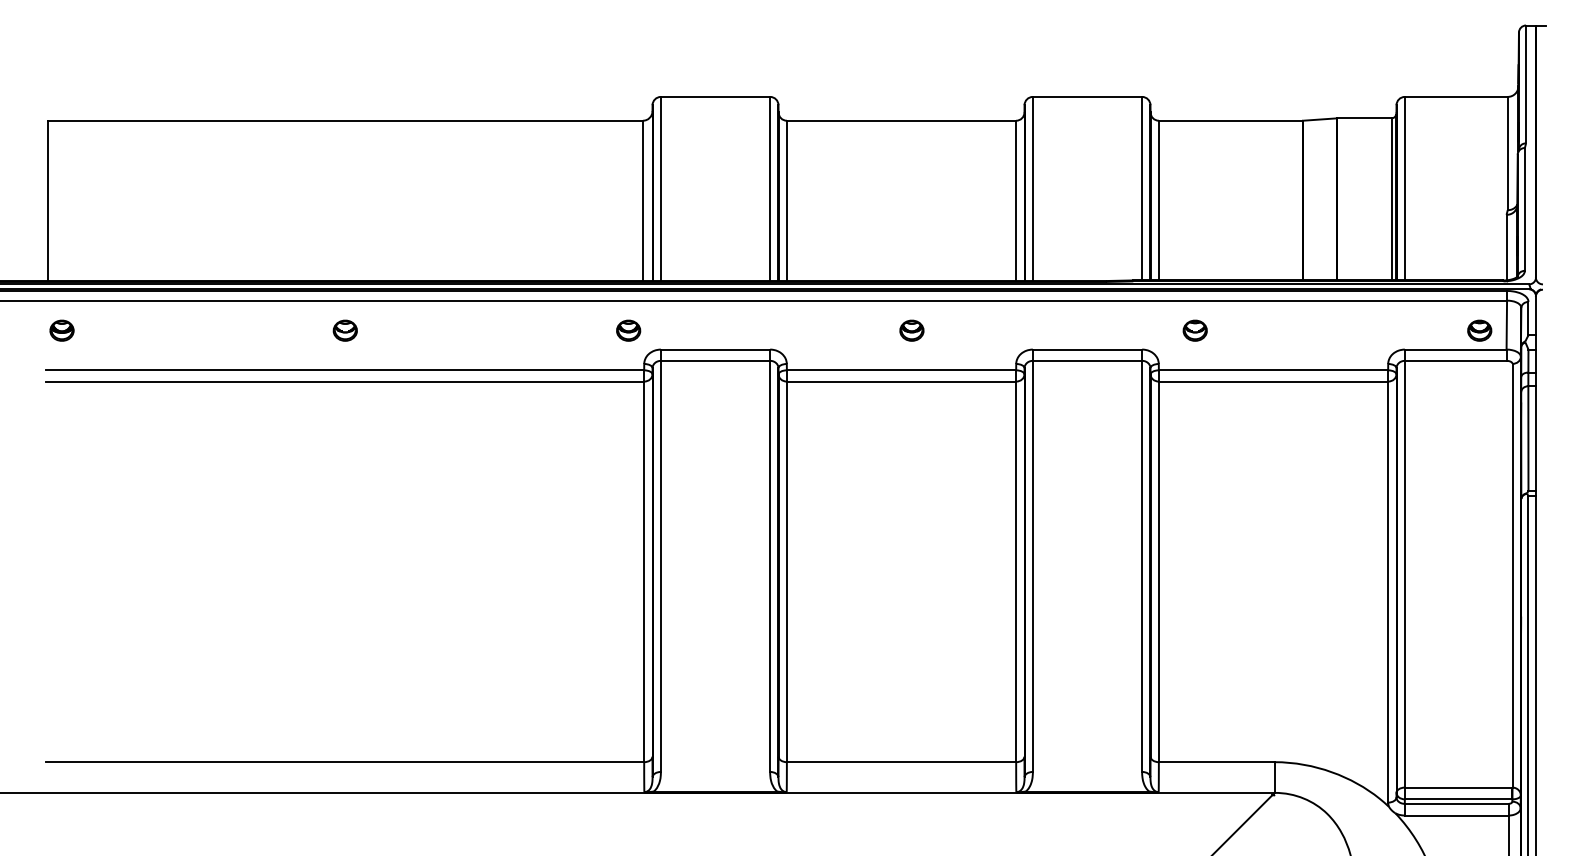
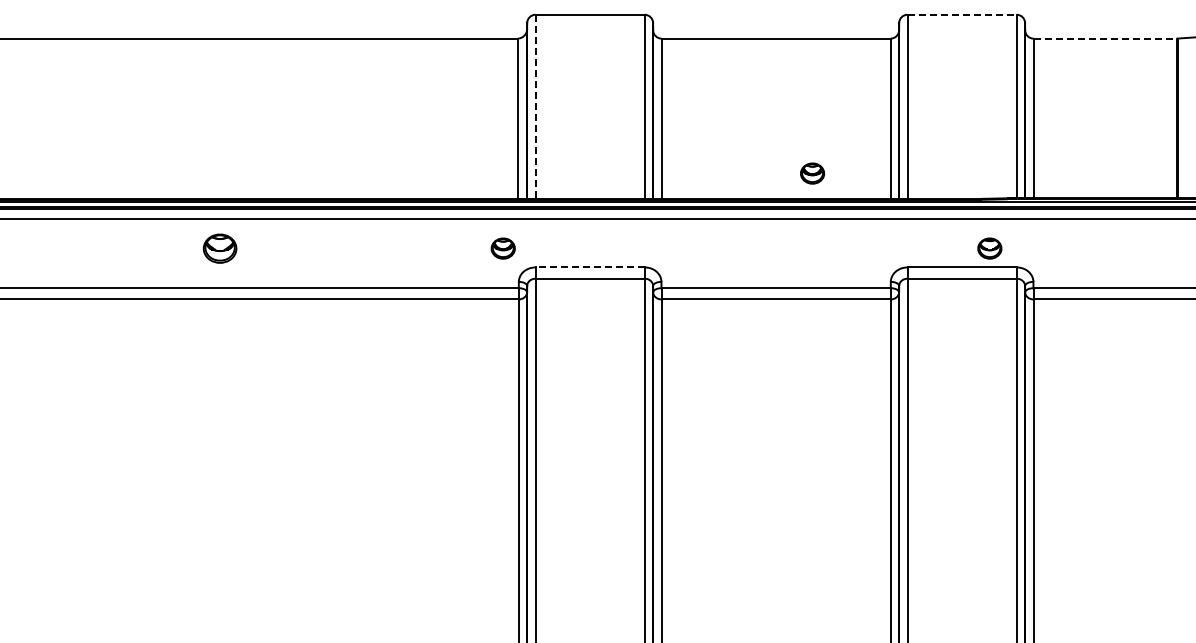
line: (1087, 96) -> (962, 14), solid -> dashed
line: (1230, 120) -> (1105, 38), solid -> dashed
line: (660, 189) -> (535, 107), solid -> dashed
part: (344, 330) -> (219, 248), size x1.4
part: (911, 330) -> (812, 173), moved
part: (1194, 330) -> (989, 248), moved
line: (715, 349) -> (590, 267), solid -> dashed

